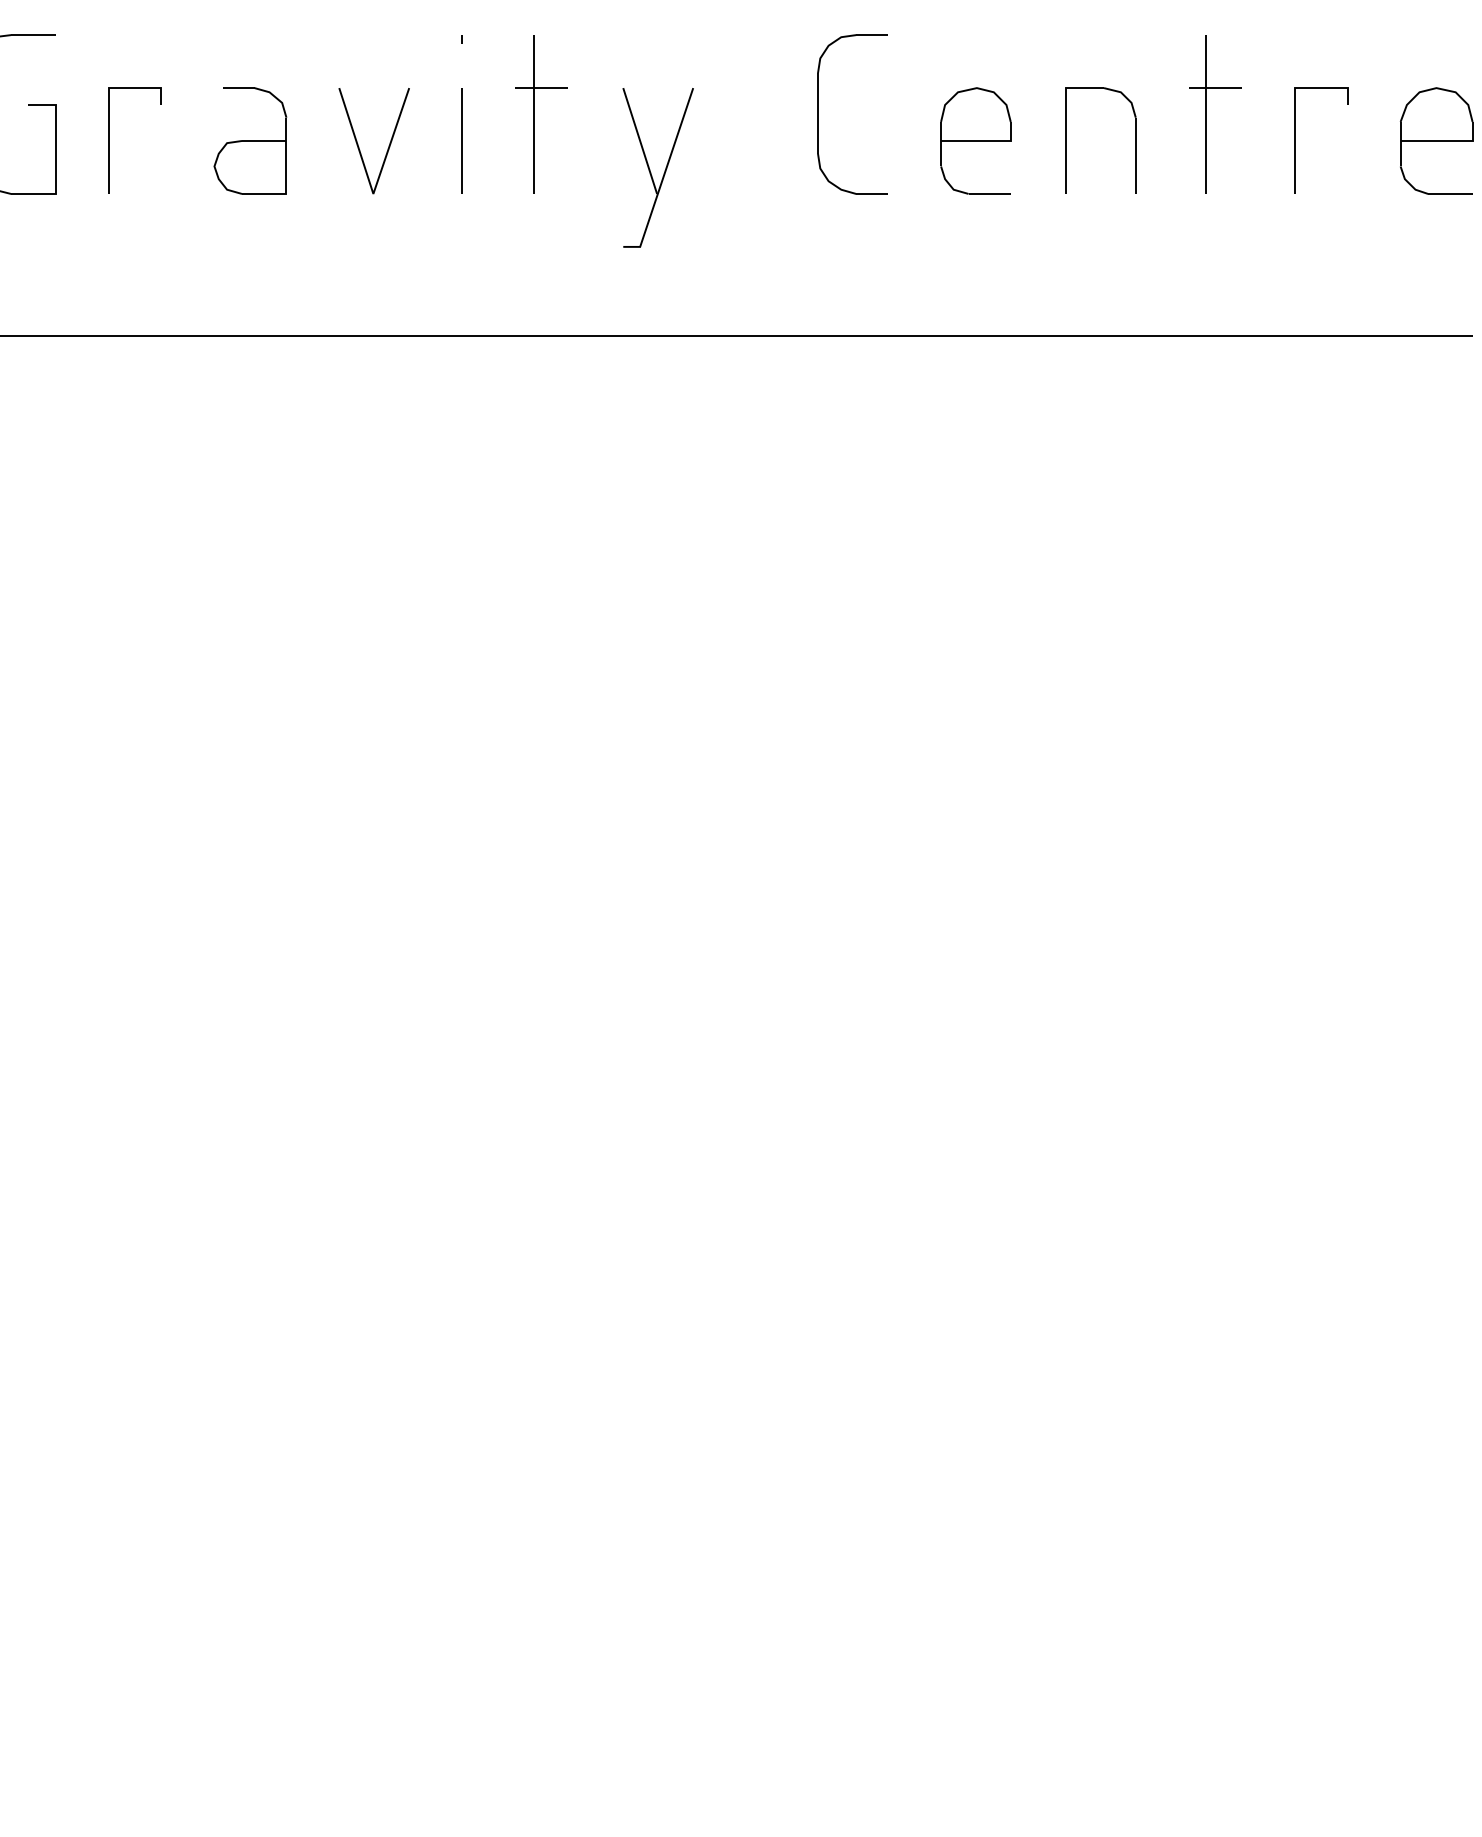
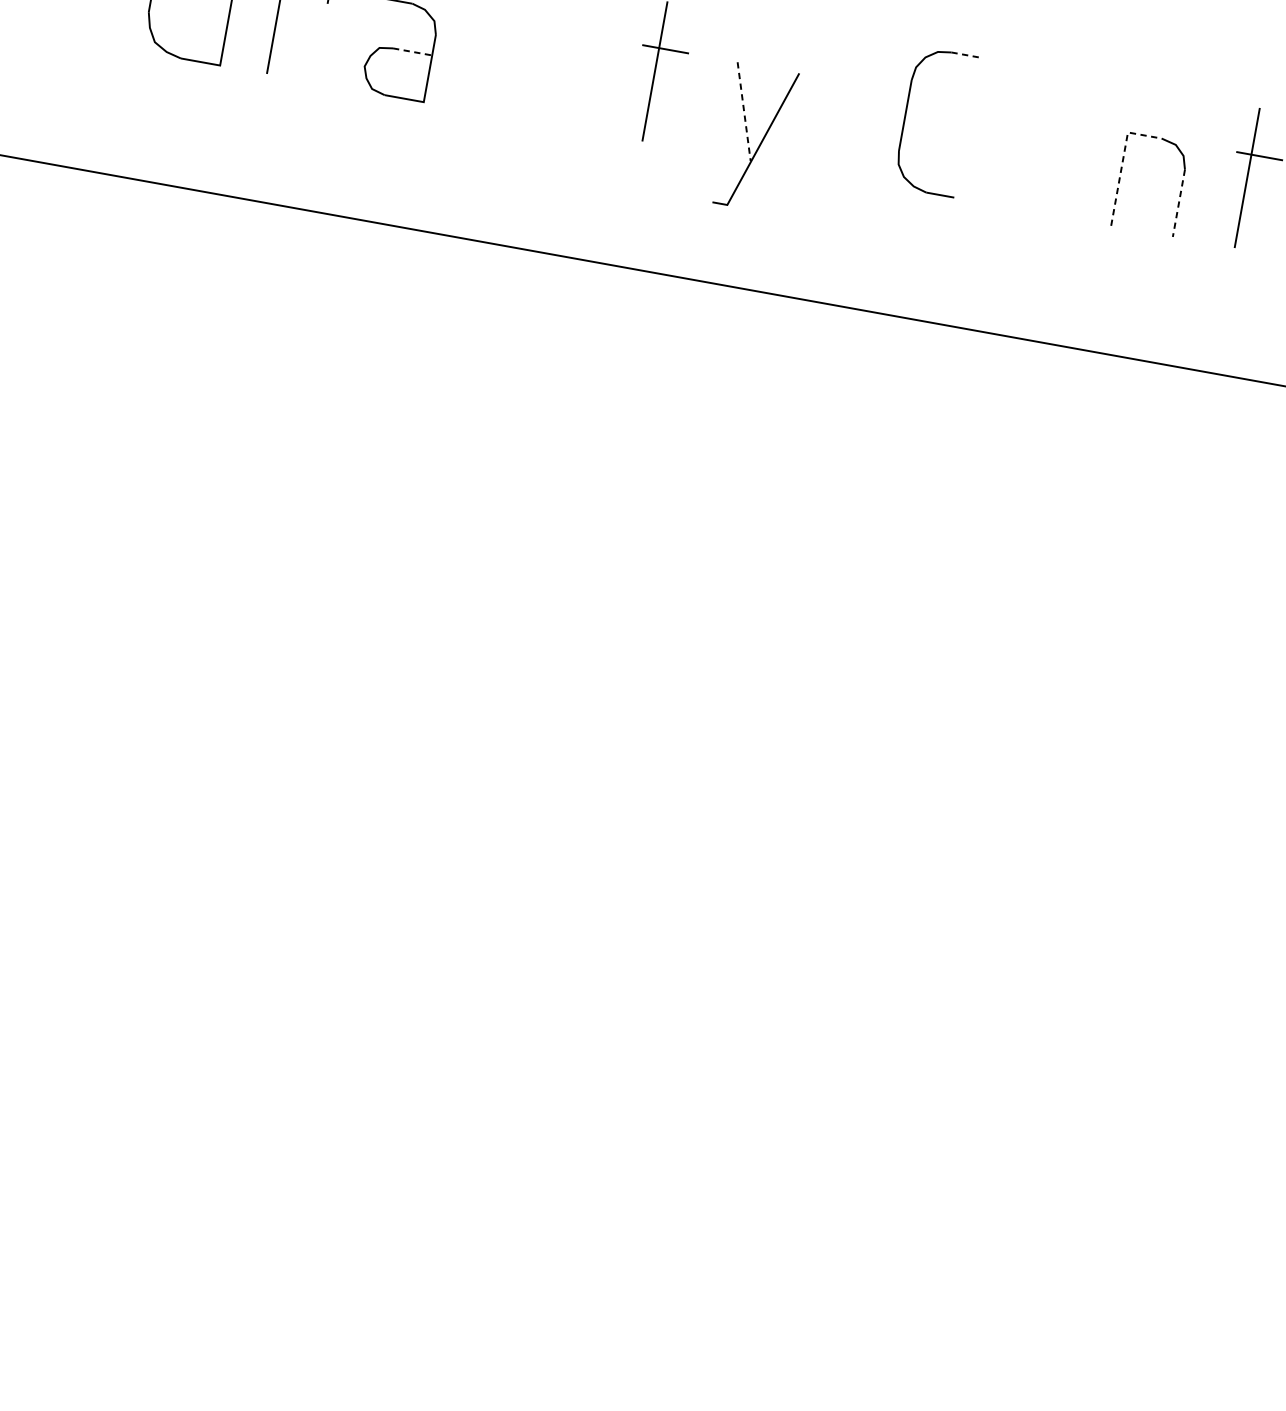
line: (872, 35) -> (965, 55), solid -> dashed
line: (1065, 121) -> (1122, 161), solid -> dashed
line: (264, 140) -> (412, 51), solid -> dashed
line: (461, 140) -> (586, 82), removed
part: (975, 140) -> (1039, 164), removed
line: (640, 141) -> (744, 112), solid -> dashed
line: (358, 143) -> (495, 69), removed
line: (1135, 156) -> (1178, 203), solid -> dashed

